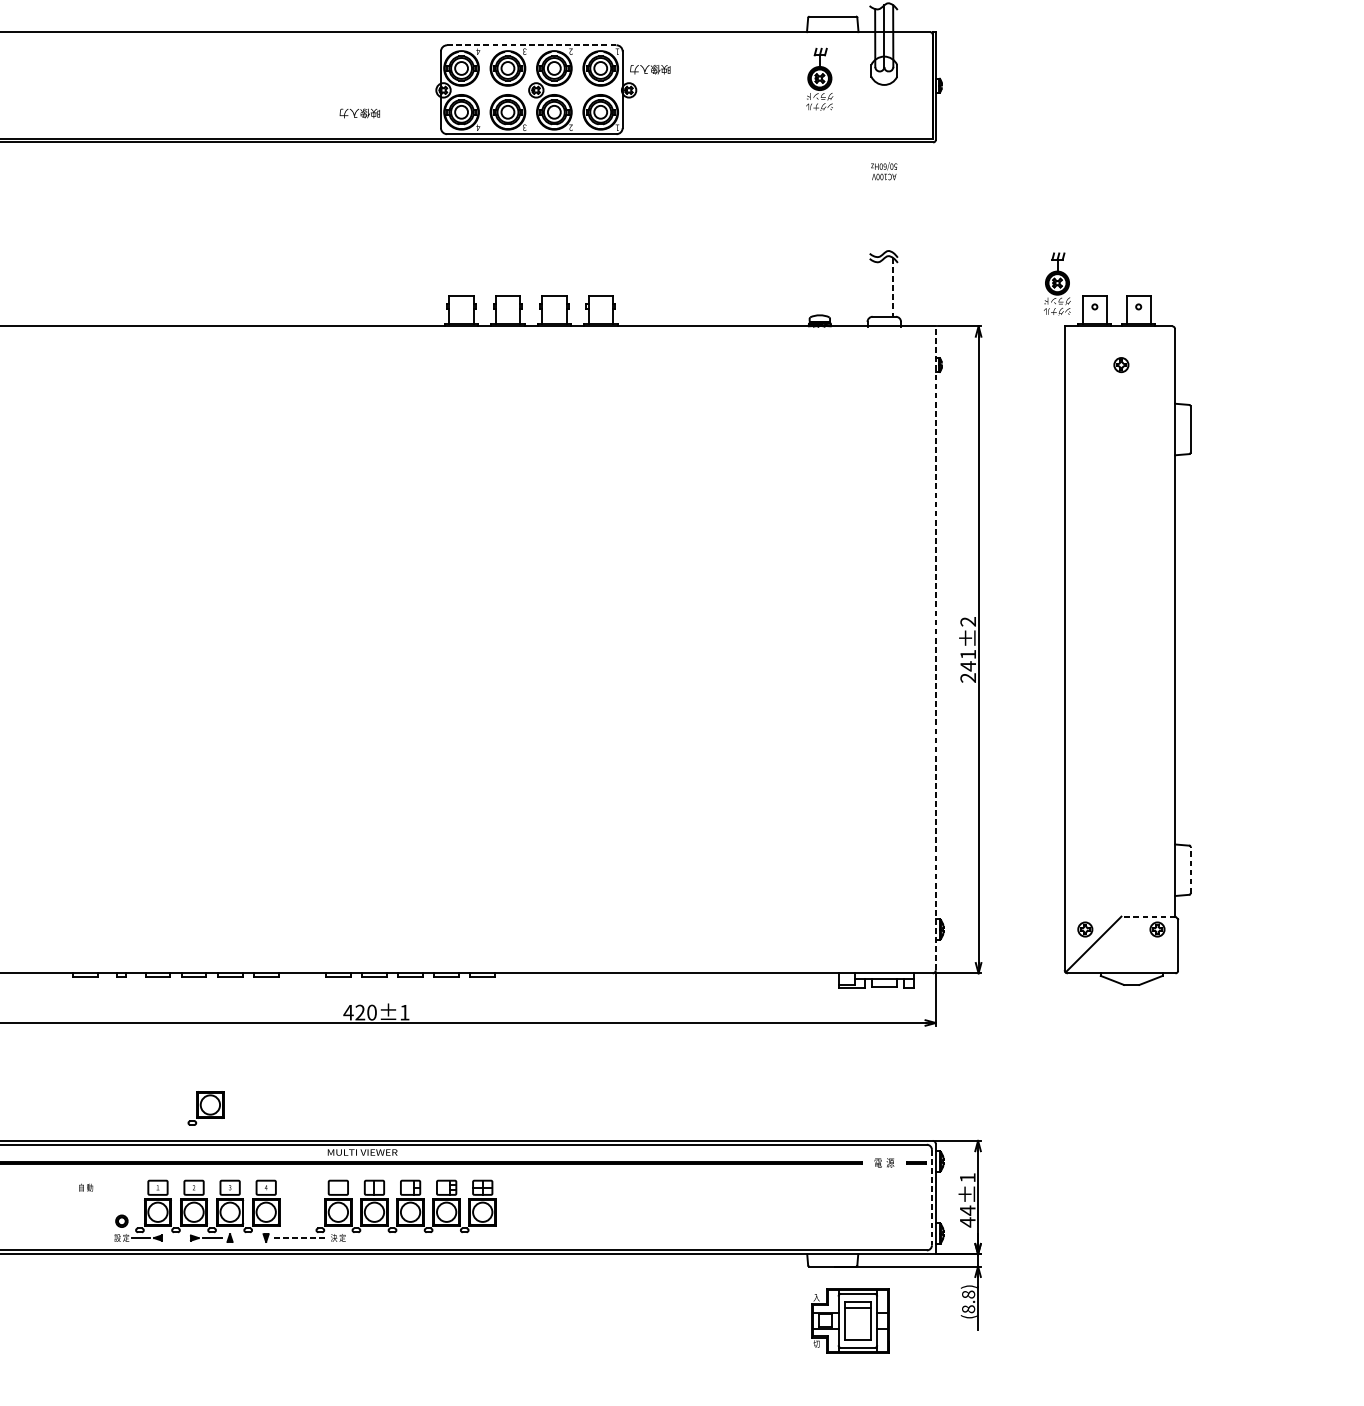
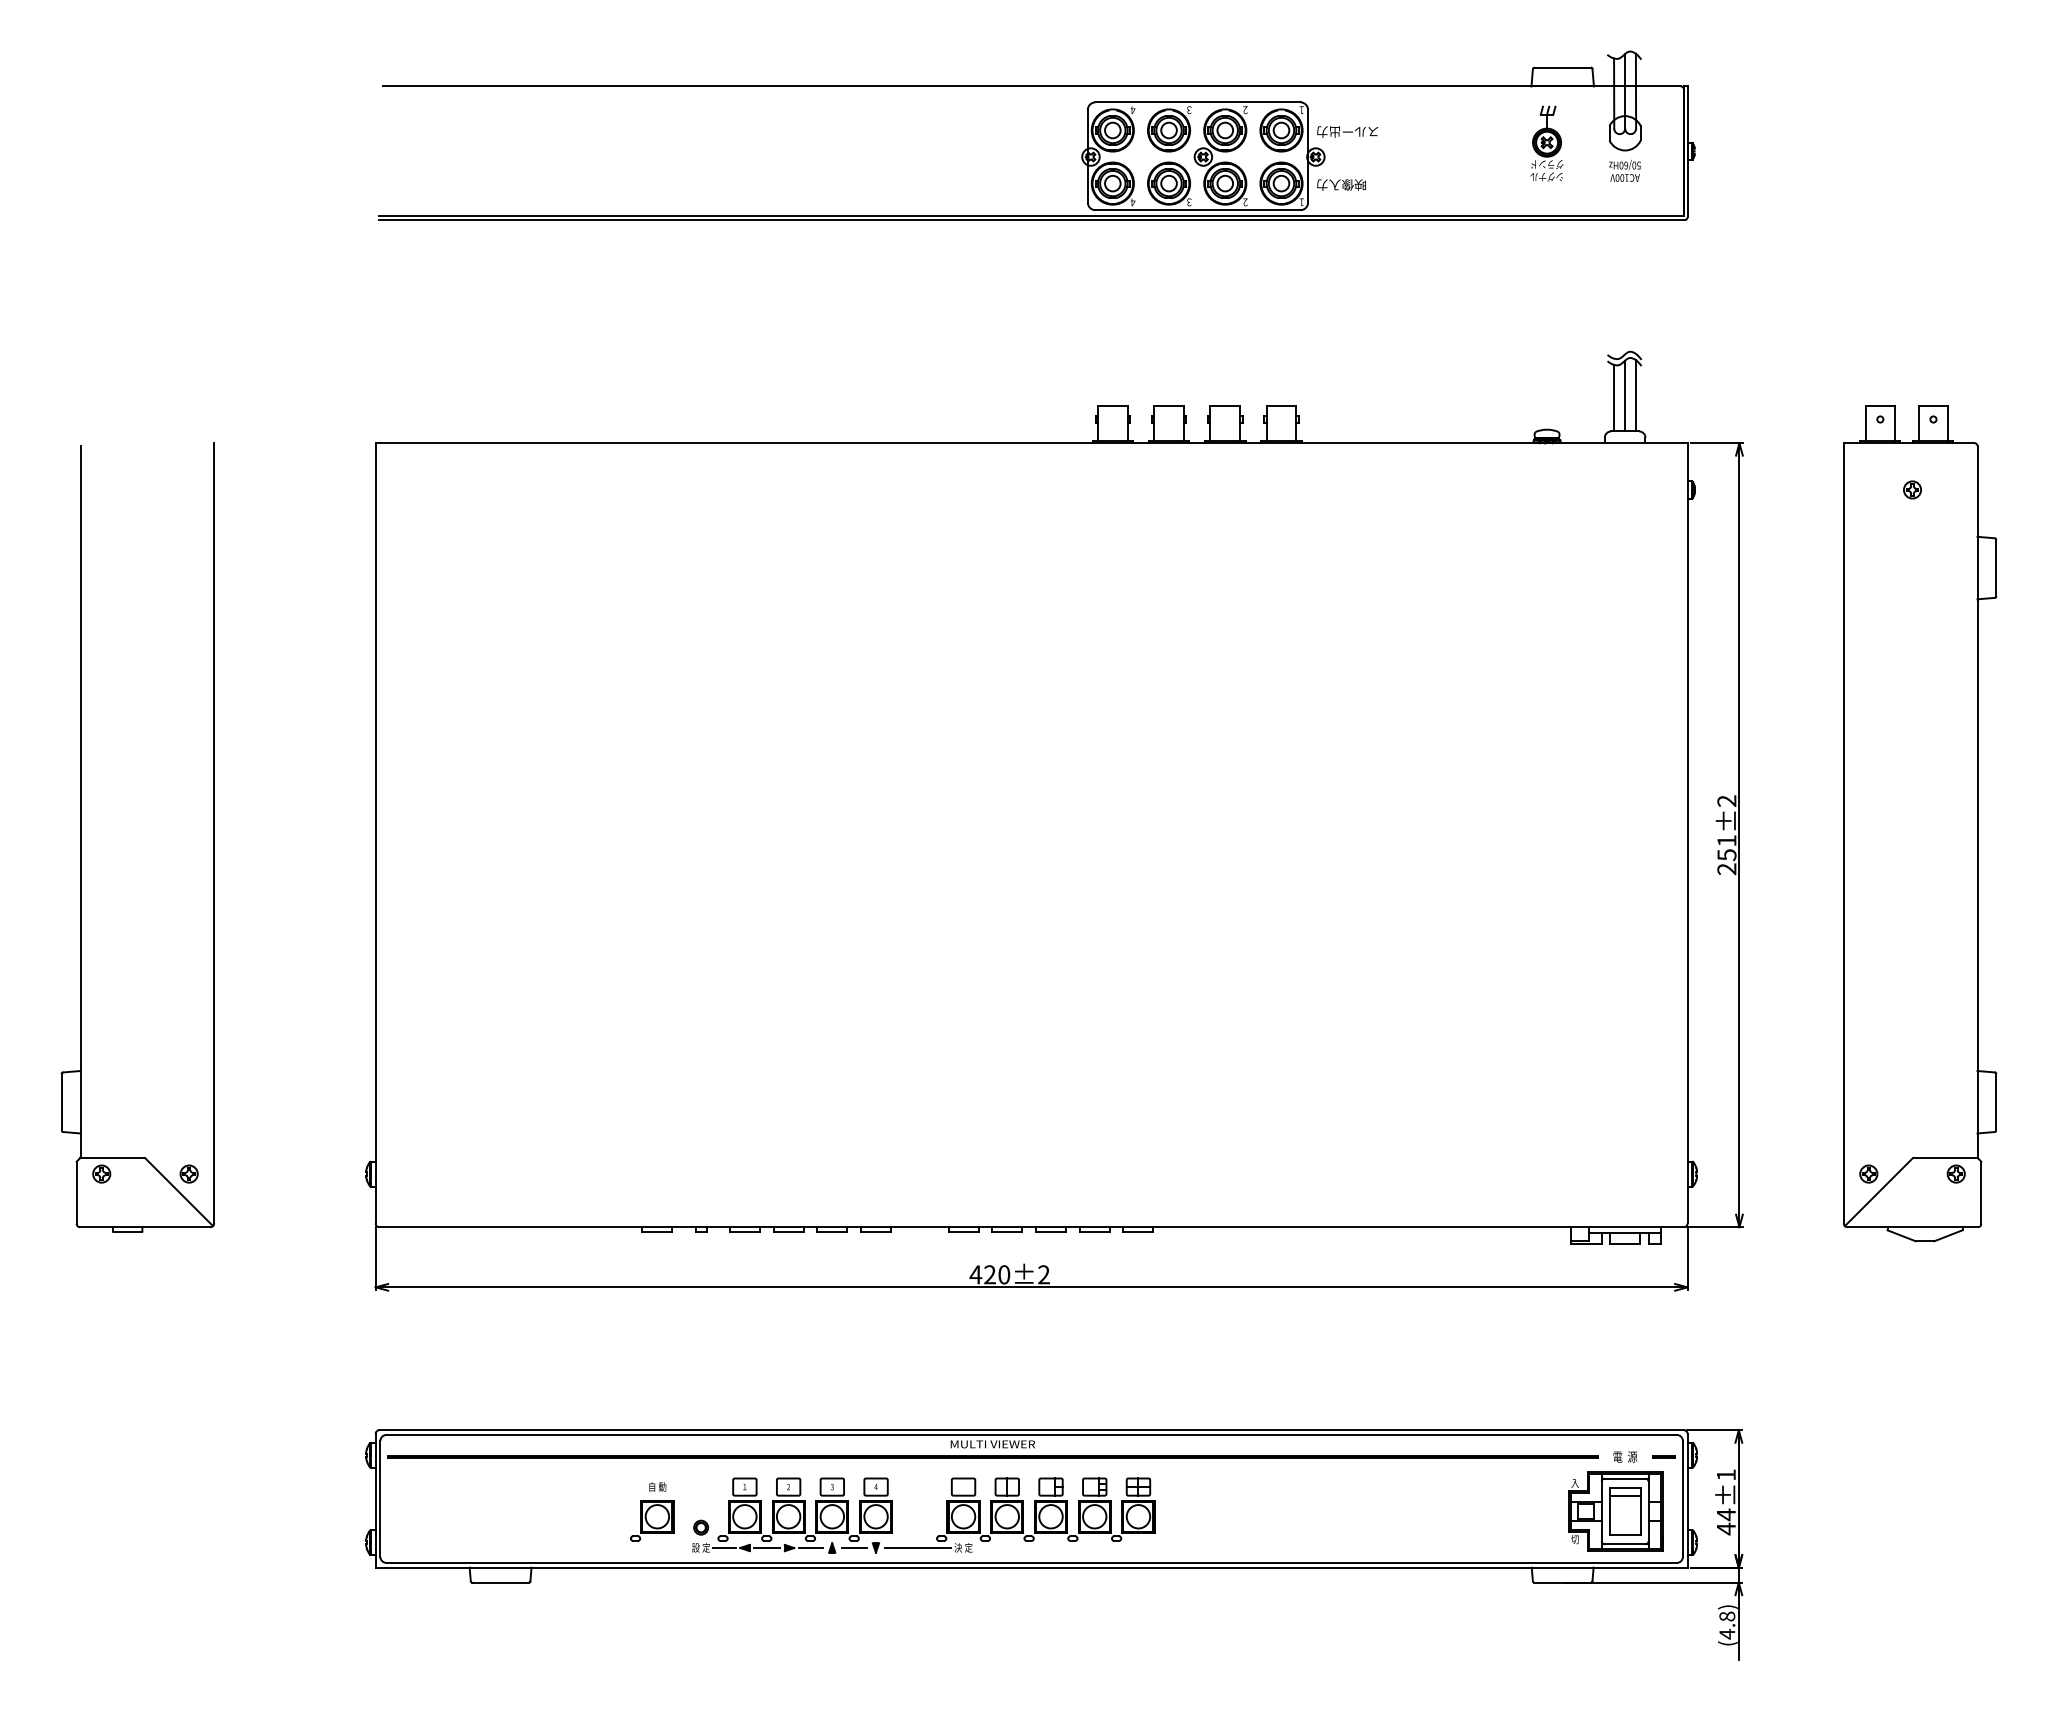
line: (531, 45) -> (1197, 102), dashed -> solid
text: (660, 69) -> (1353, 131), 映像入力 -> スルー出力
text: (359, 113) -> (1341, 184), moved
text: (883, 170) -> (1624, 170), moved
part: (1057, 283) -> (1834, 391), removed
line: (884, 287) -> (1625, 395), added
line: (893, 287) -> (1636, 395), dashed -> solid
line: (875, 289) -> (1614, 398), added
line: (935, 647) -> (1687, 832), dashed -> solid
text: (967, 665) -> (1726, 854), 241±2 -> 251±2
line: (1190, 869) -> (1996, 1101), dashed -> solid
line: (1148, 916) -> (1945, 1158), dashed -> solid
text: (404, 1012) -> (1043, 1274), 420±1 -> 420±2
part: (206, 1108) -> (652, 1520), moved
line: (931, 1197) -> (1682, 1498), dashed -> solid
line: (176, 1238) -> (767, 1548), added
line: (247, 1238) -> (853, 1548), added
line: (301, 1238) -> (918, 1548), dashed -> solid
text: (968, 1309) -> (1727, 1634), (8.8) -> (4.8)
part: (849, 1320) -> (1615, 1511), moved

